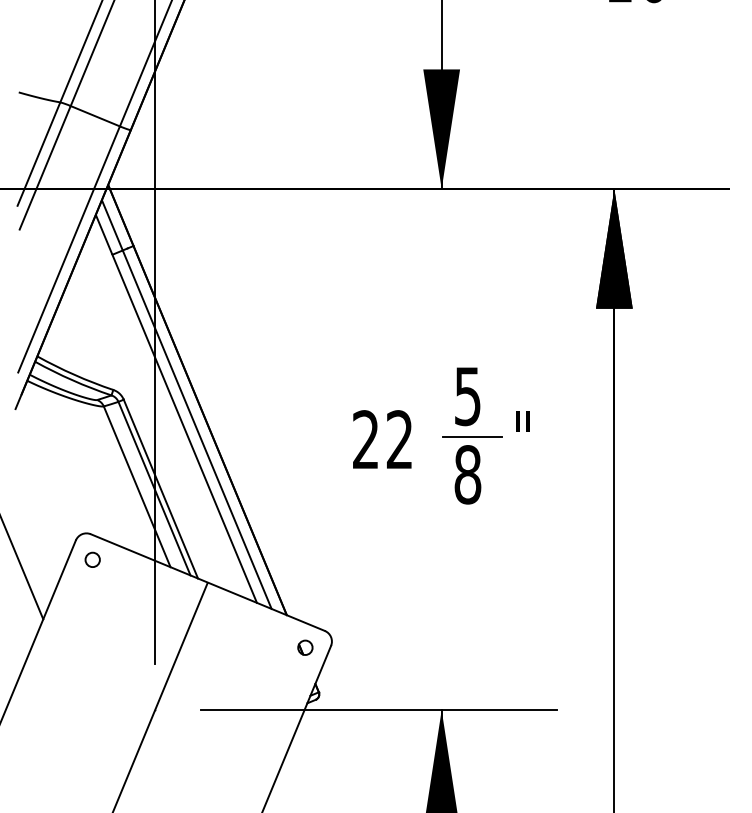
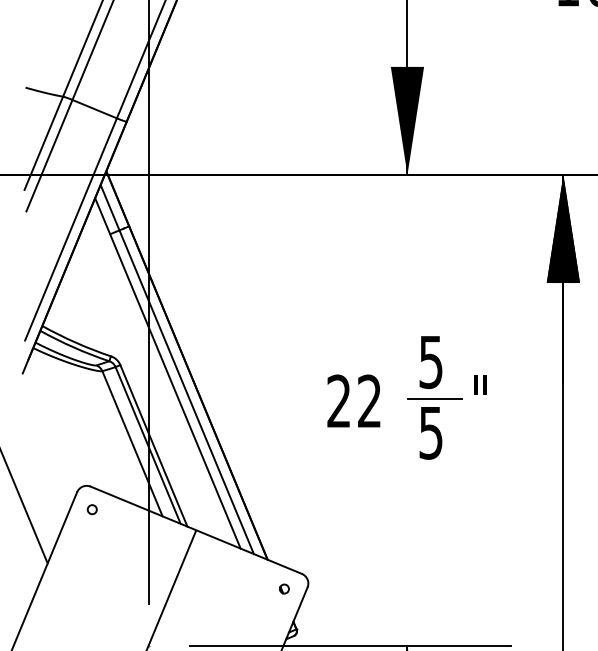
text: (467, 474) -> (430, 432), 8 -> 5
circle: (92, 559) -> (92, 509), size x0.7
part: (305, 647) -> (284, 588), size x0.7

